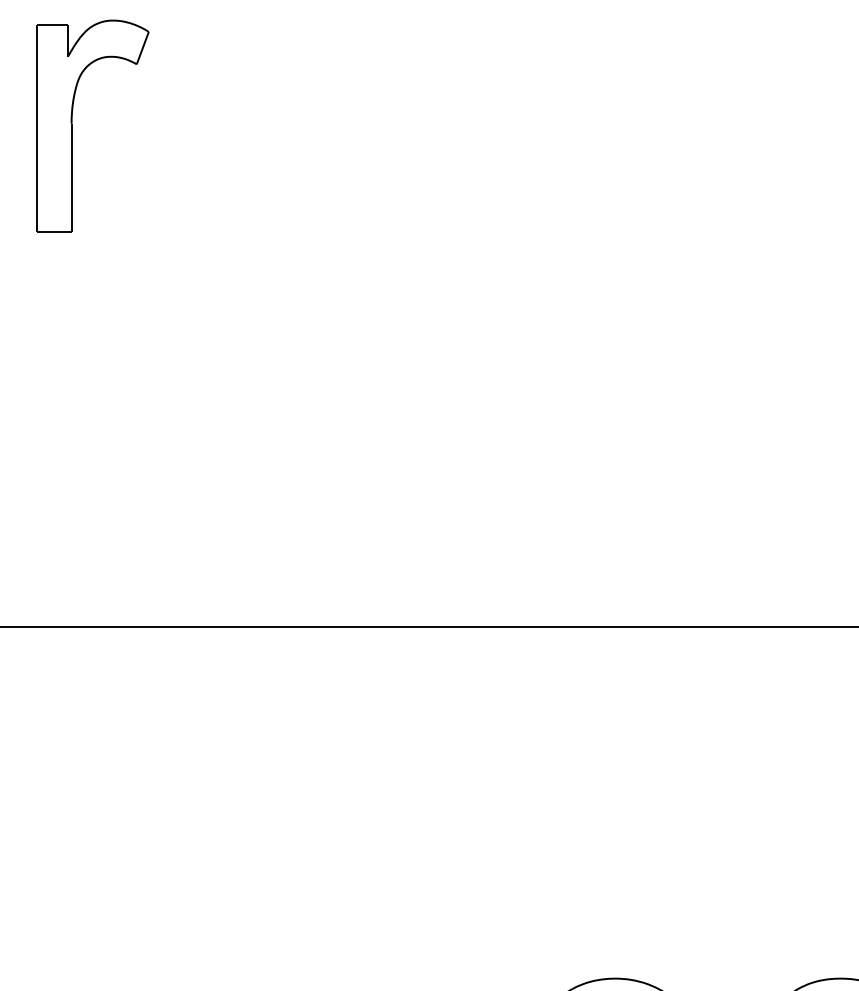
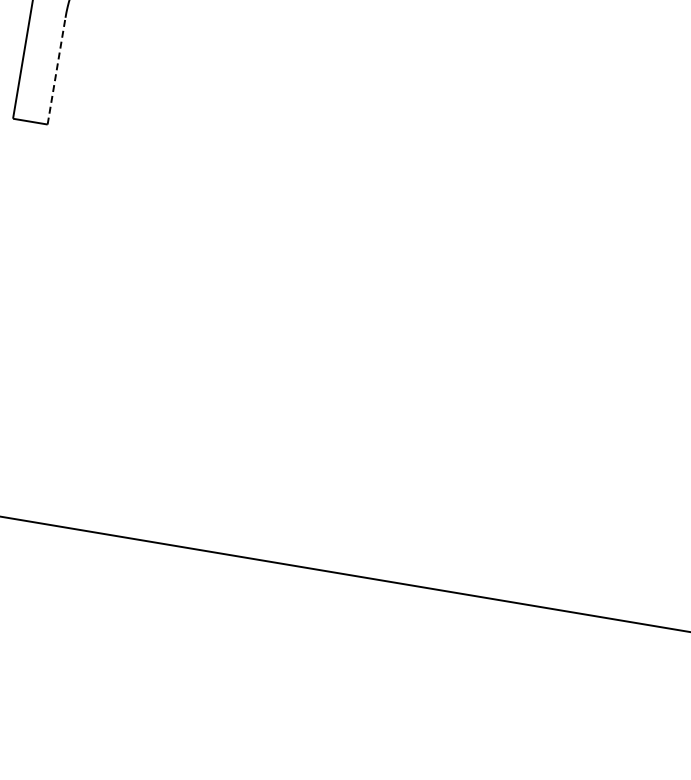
line: (71, 177) -> (56, 70), solid -> dashed

